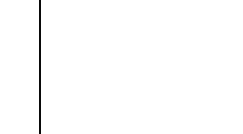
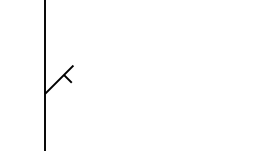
hatch: (52, 70) -> (59, 79), added

